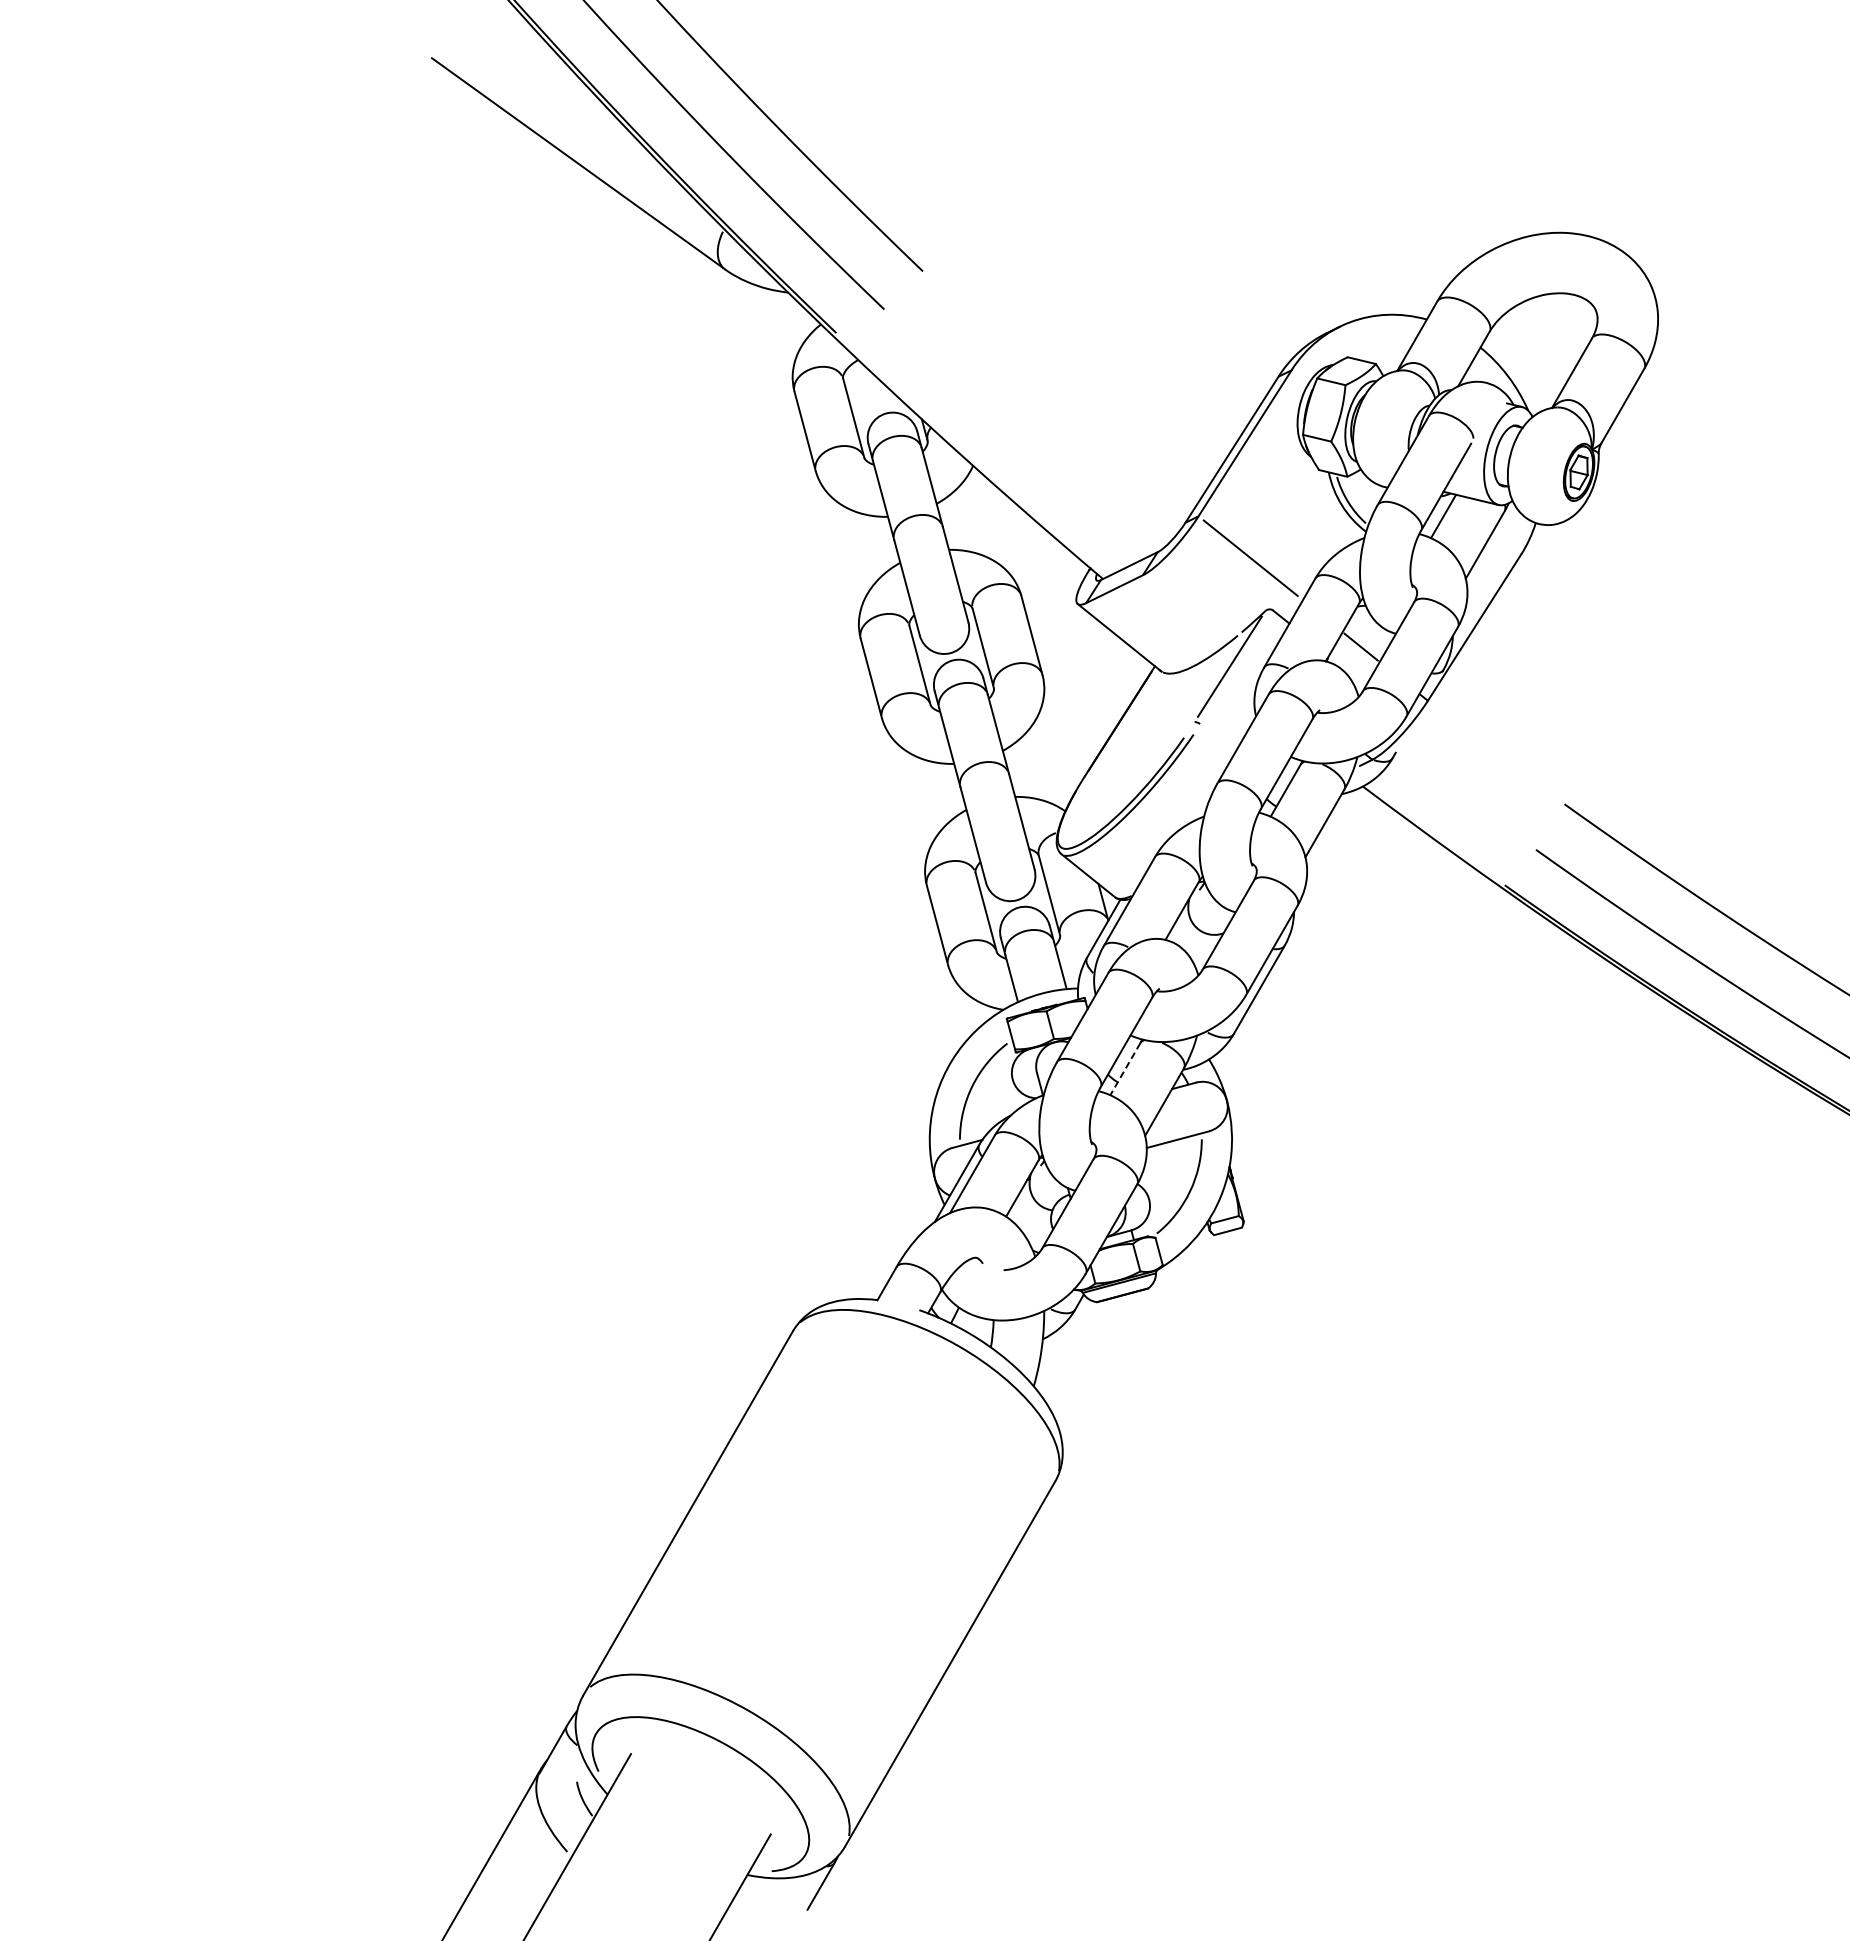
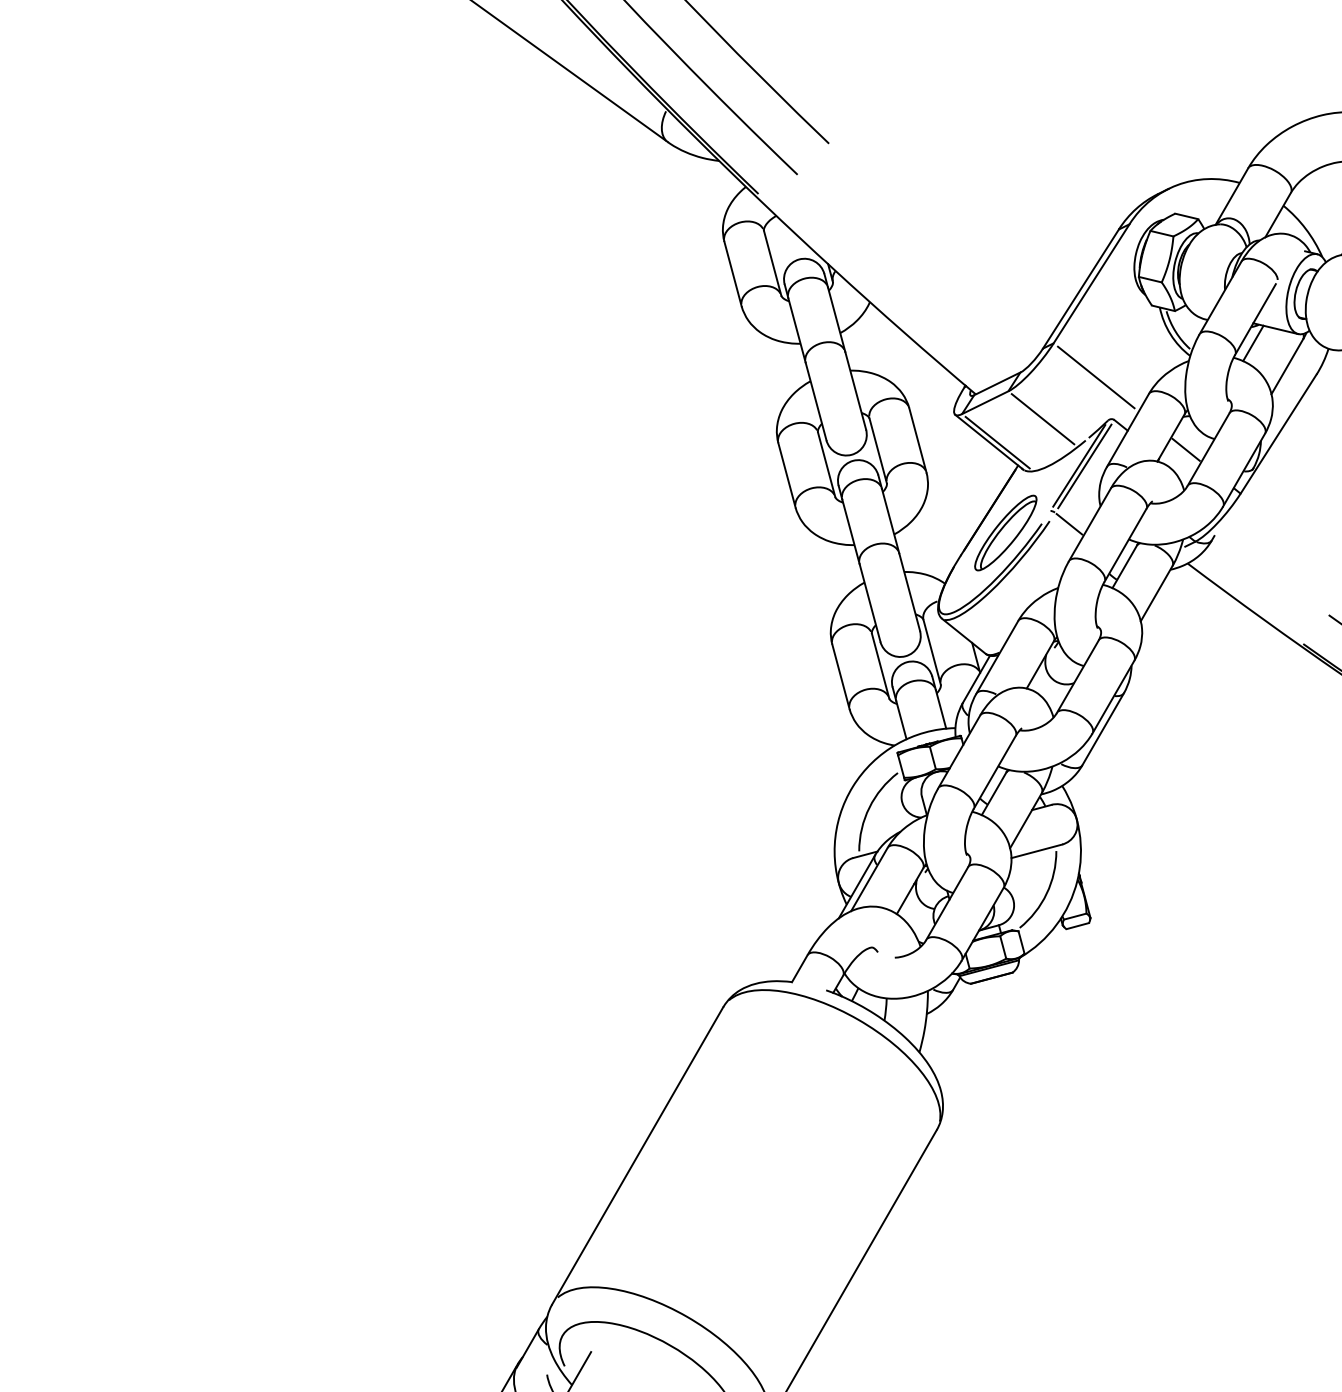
line: (1185, 609) -> (1043, 419), added
line: (1129, 637) -> (997, 442), added
line: (1236, 667) -> (1084, 466), added
line: (1217, 737) -> (1069, 523), added
part: (1139, 748) -> (1005, 532), added
line: (1125, 1069) -> (994, 794), dashed -> solid

